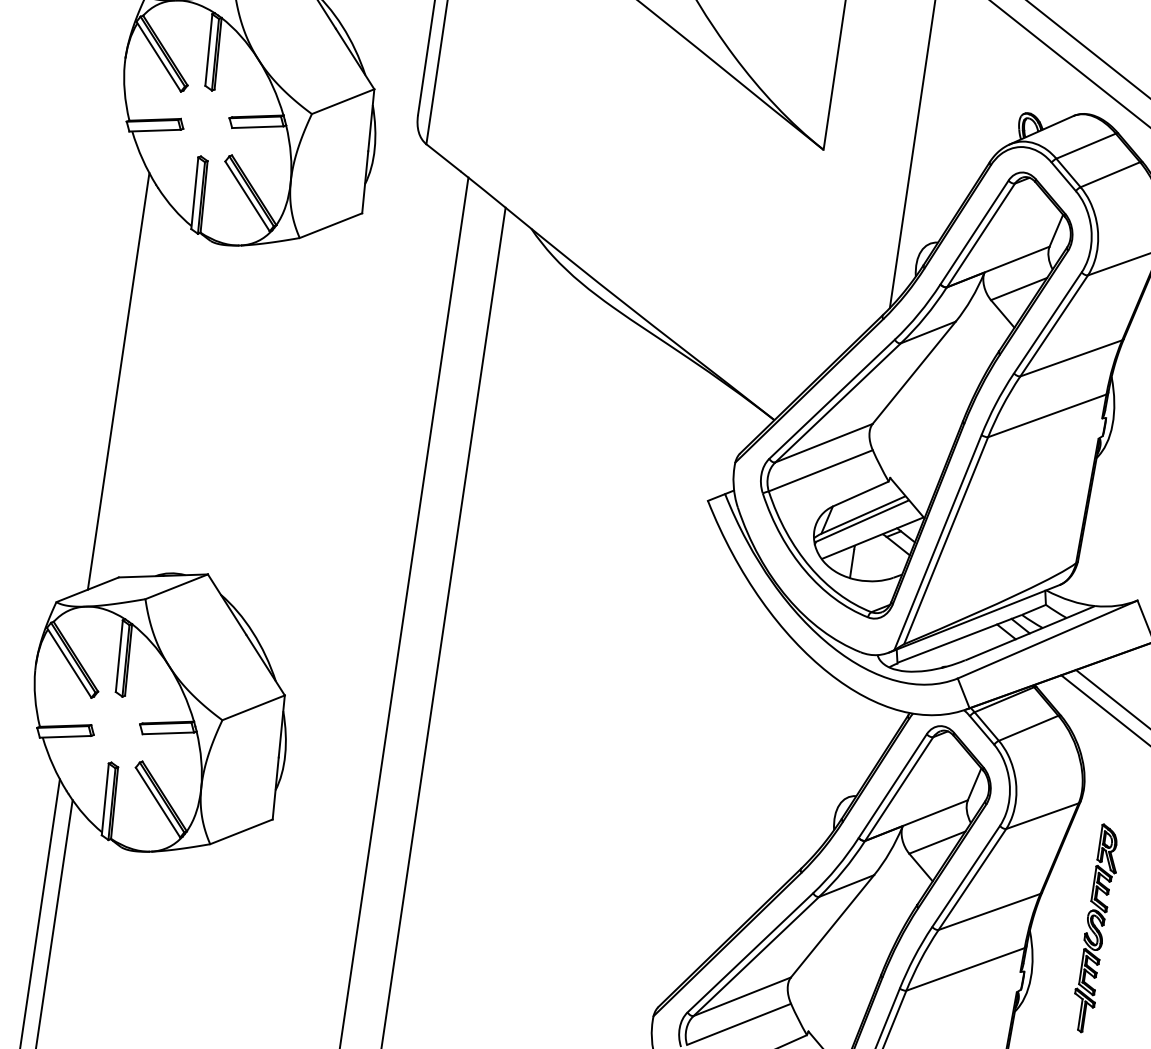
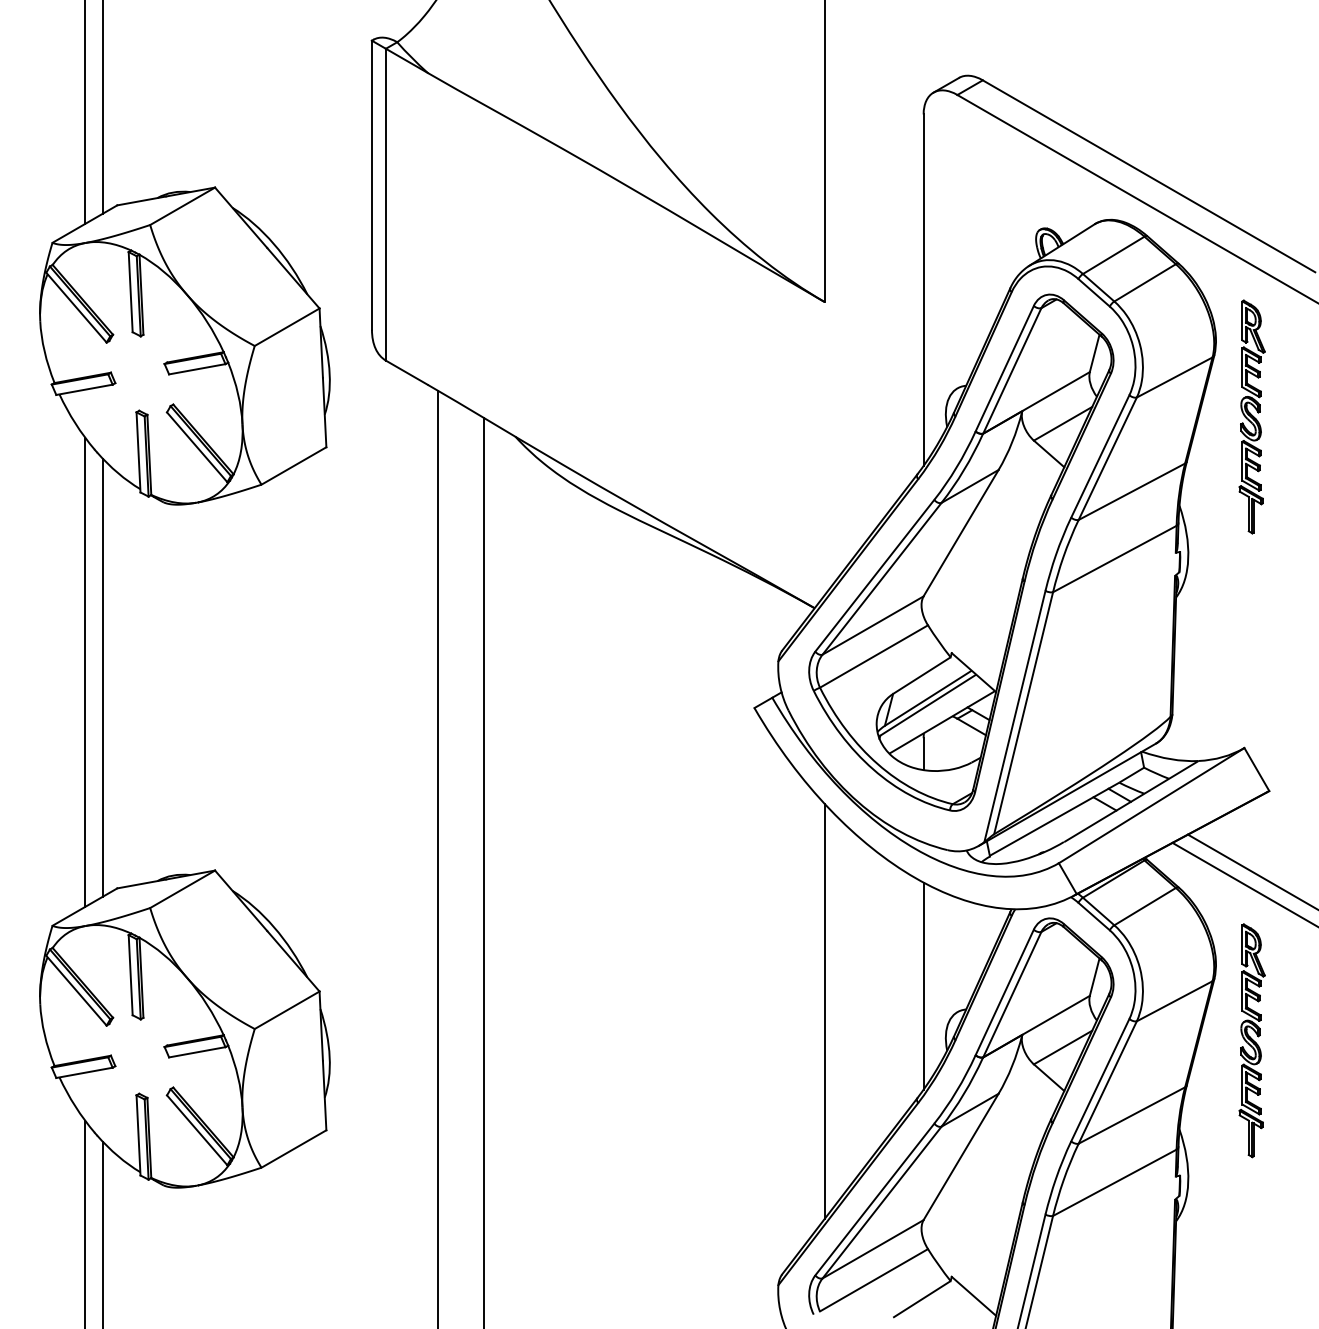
line: (133, 388) -> (102, 677), added
line: (821, 769) -> (923, 985), added
line: (730, 779) -> (824, 1011), added
part: (1095, 928) -> (1251, 1040), moved

